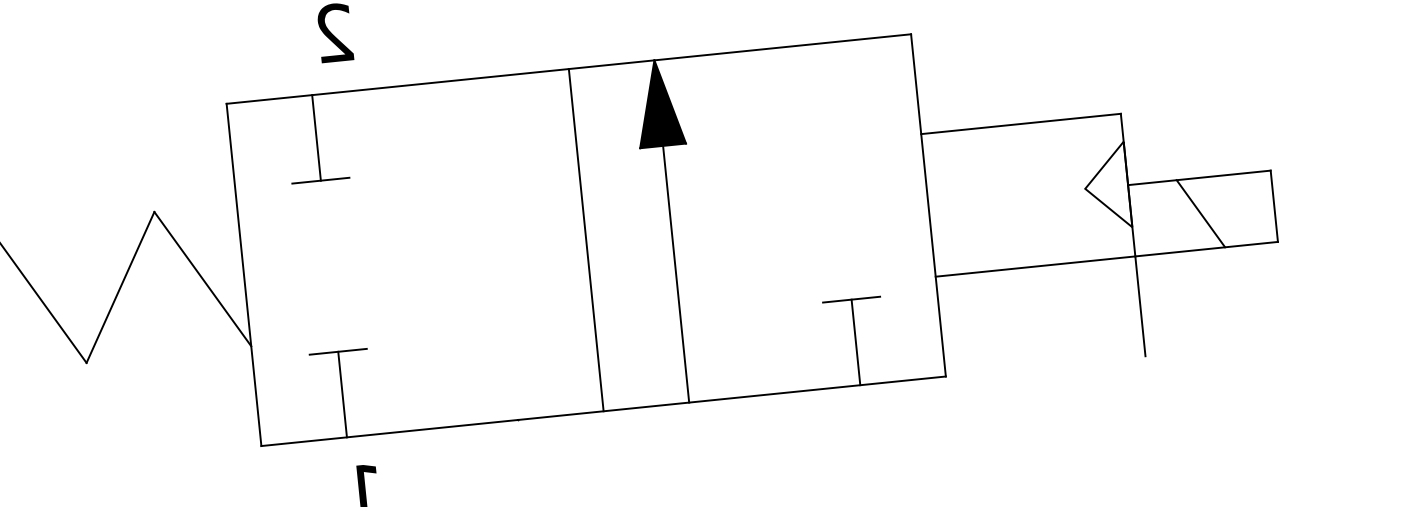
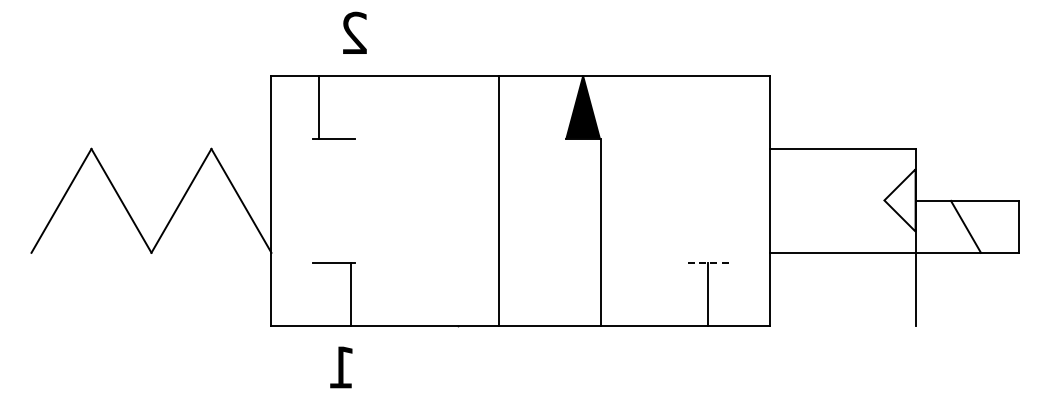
line: (316, 138) -> (318, 107), moved
line: (585, 239) -> (498, 200), moved
line: (676, 273) -> (601, 231), moved
line: (851, 300) -> (707, 263), solid -> dashed
line: (342, 394) -> (350, 294), moved

